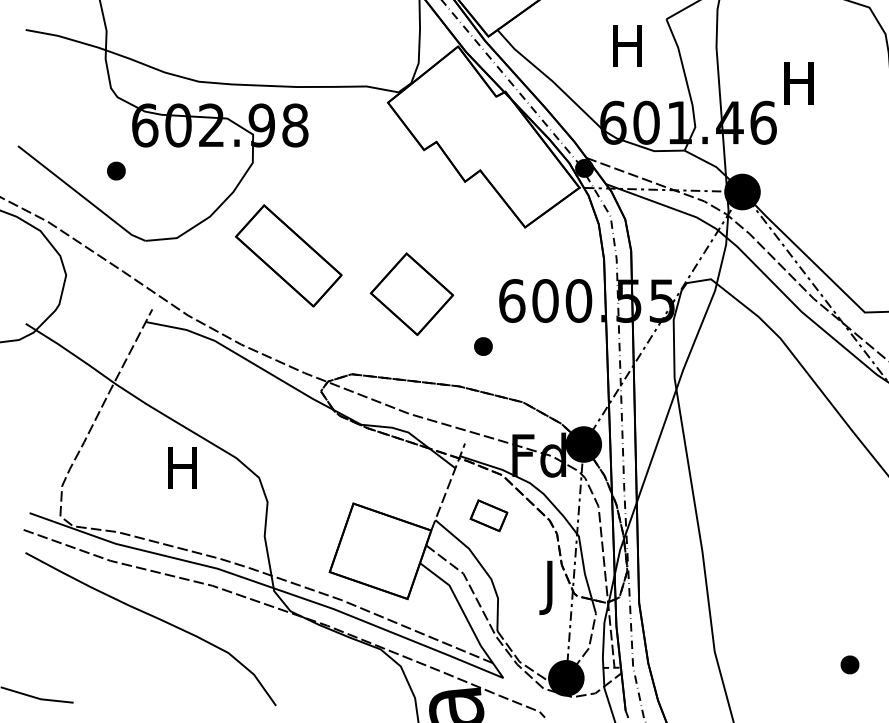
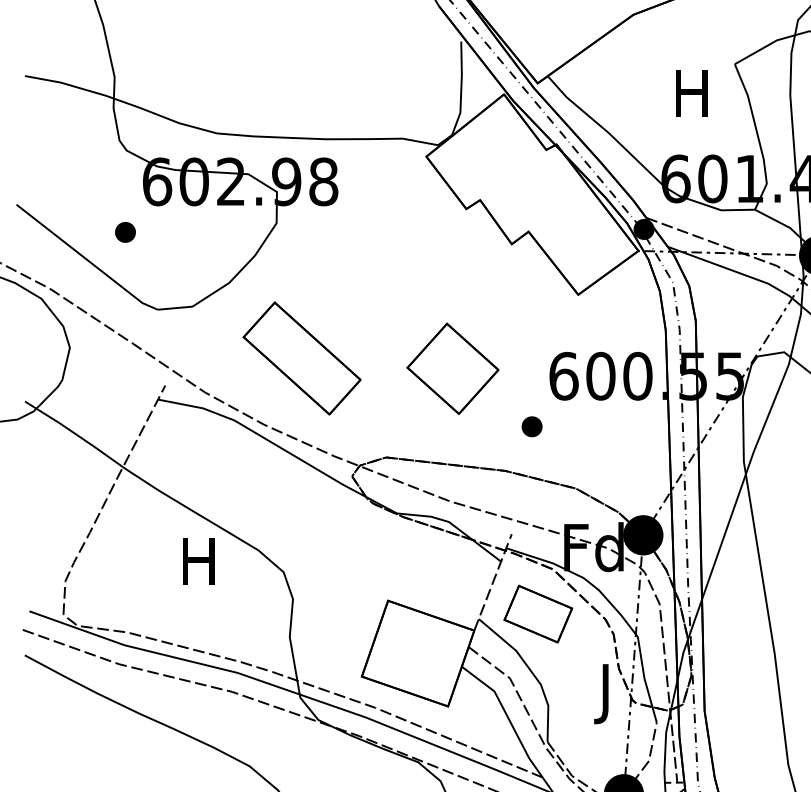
part: (288, 255) -> (301, 358), moved
part: (488, 515) -> (537, 613), size x1.67

